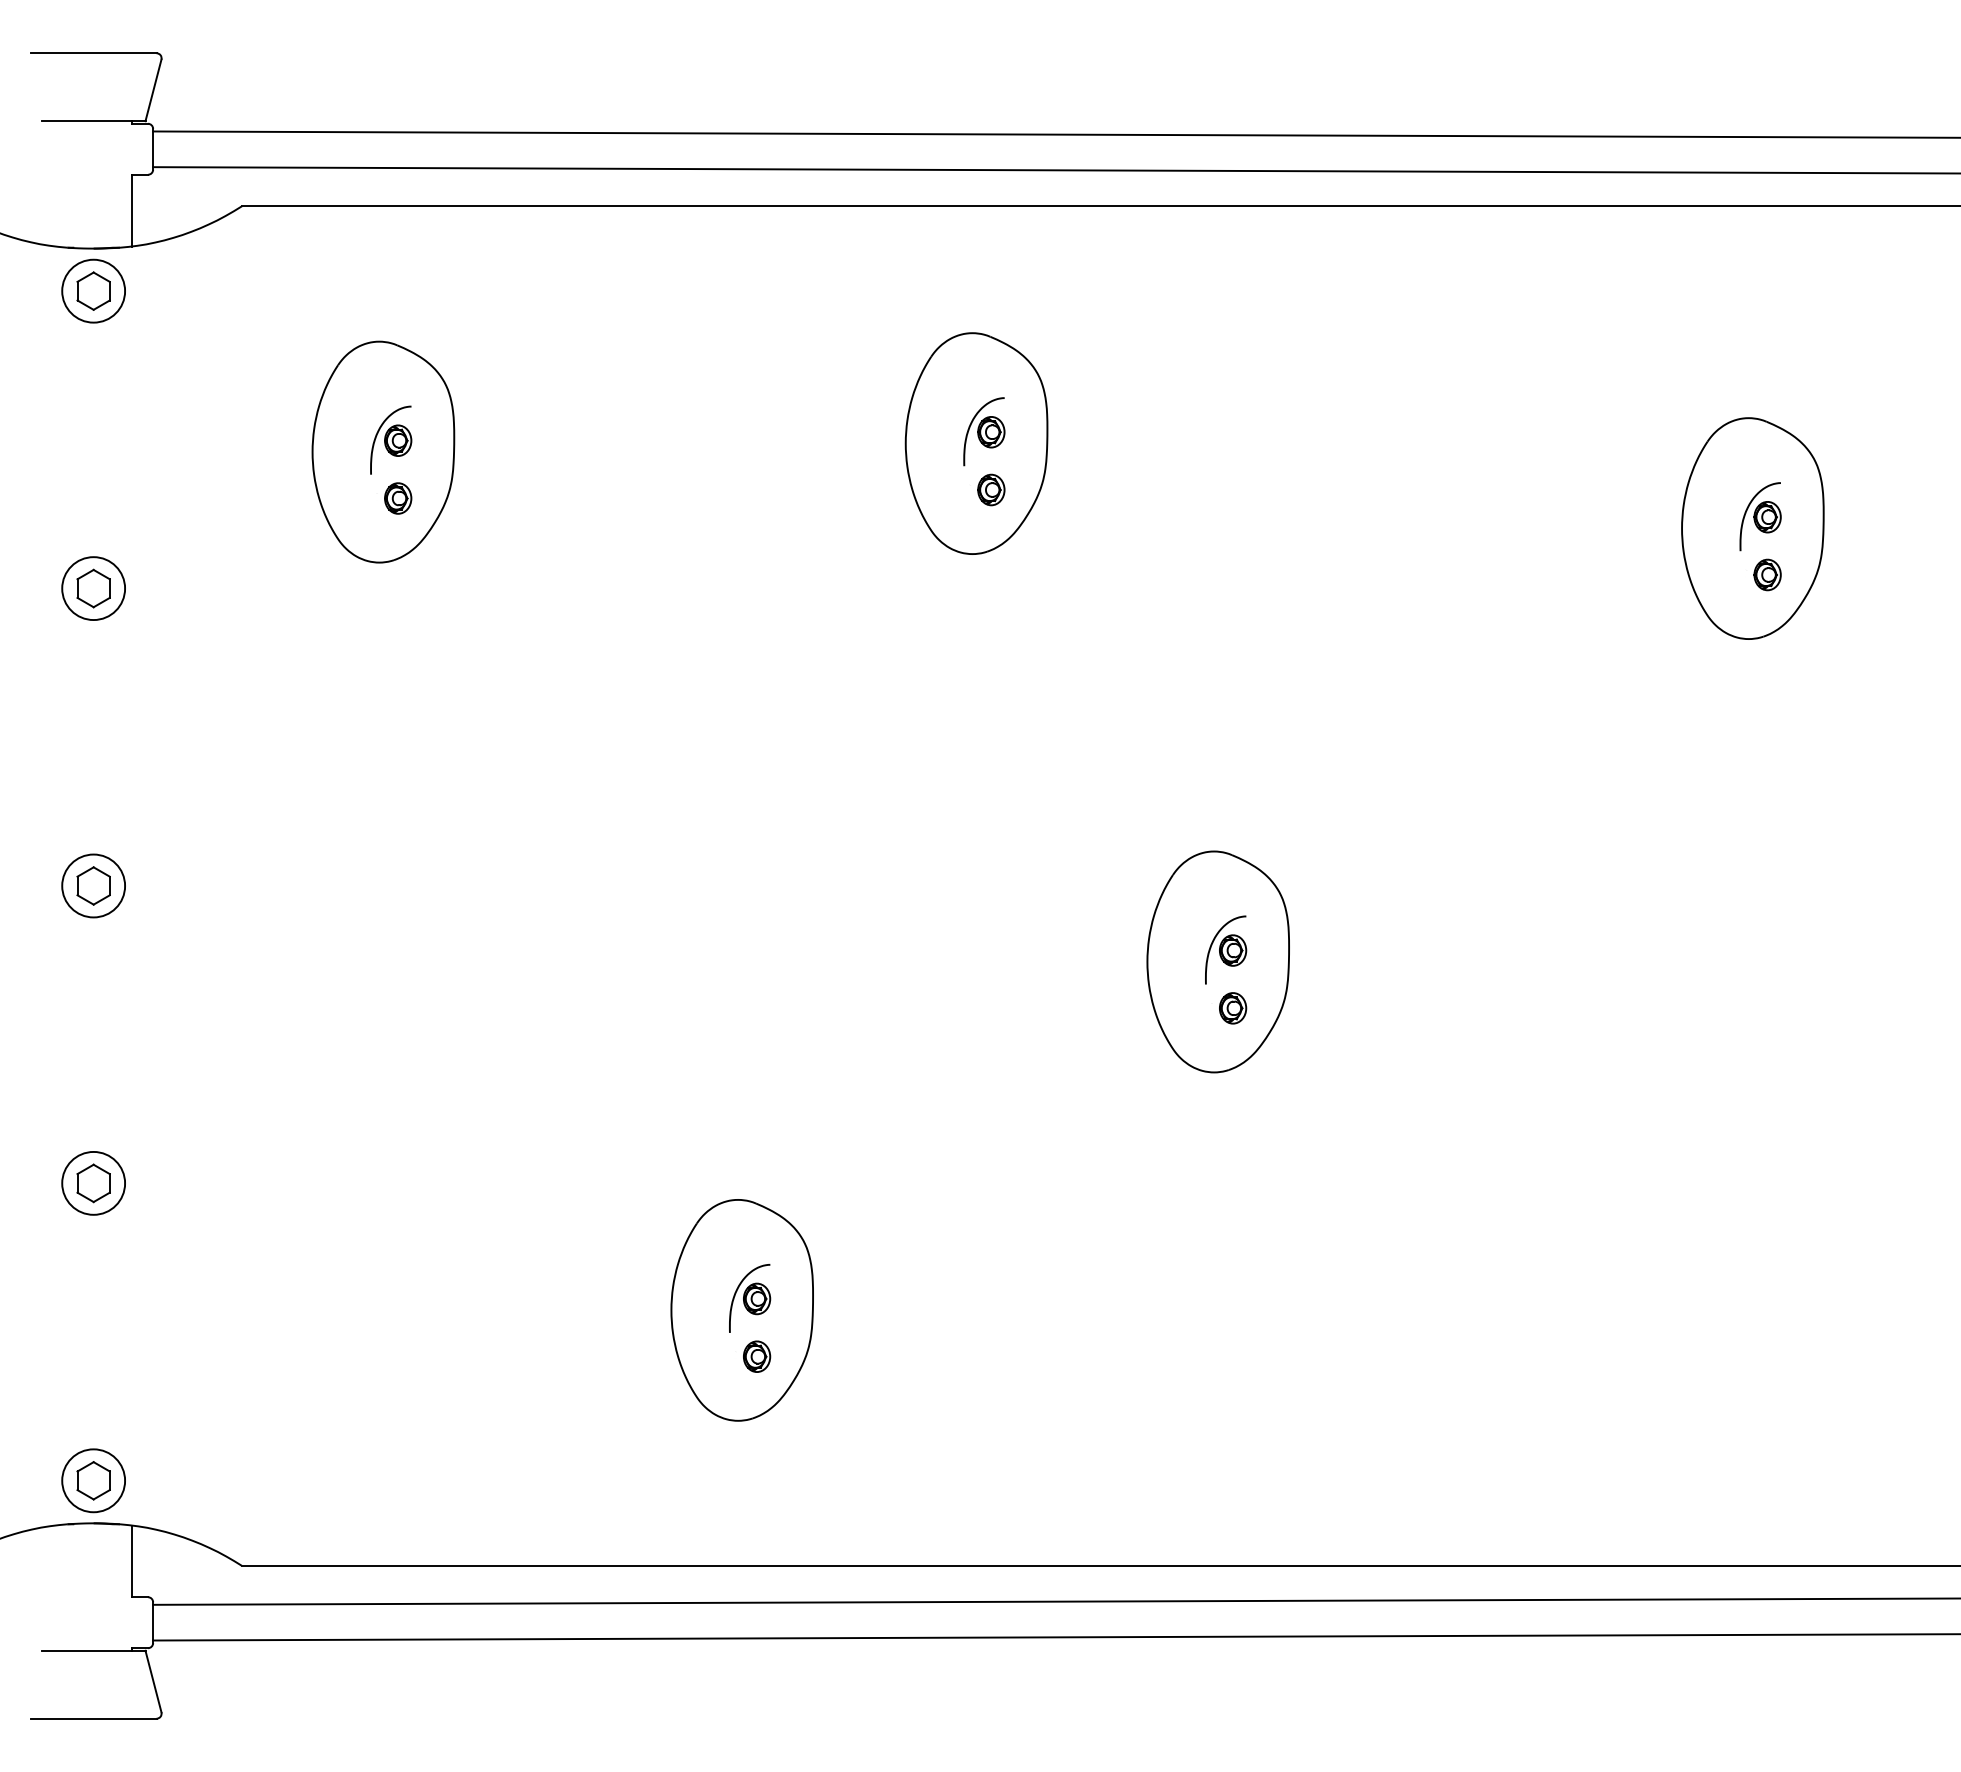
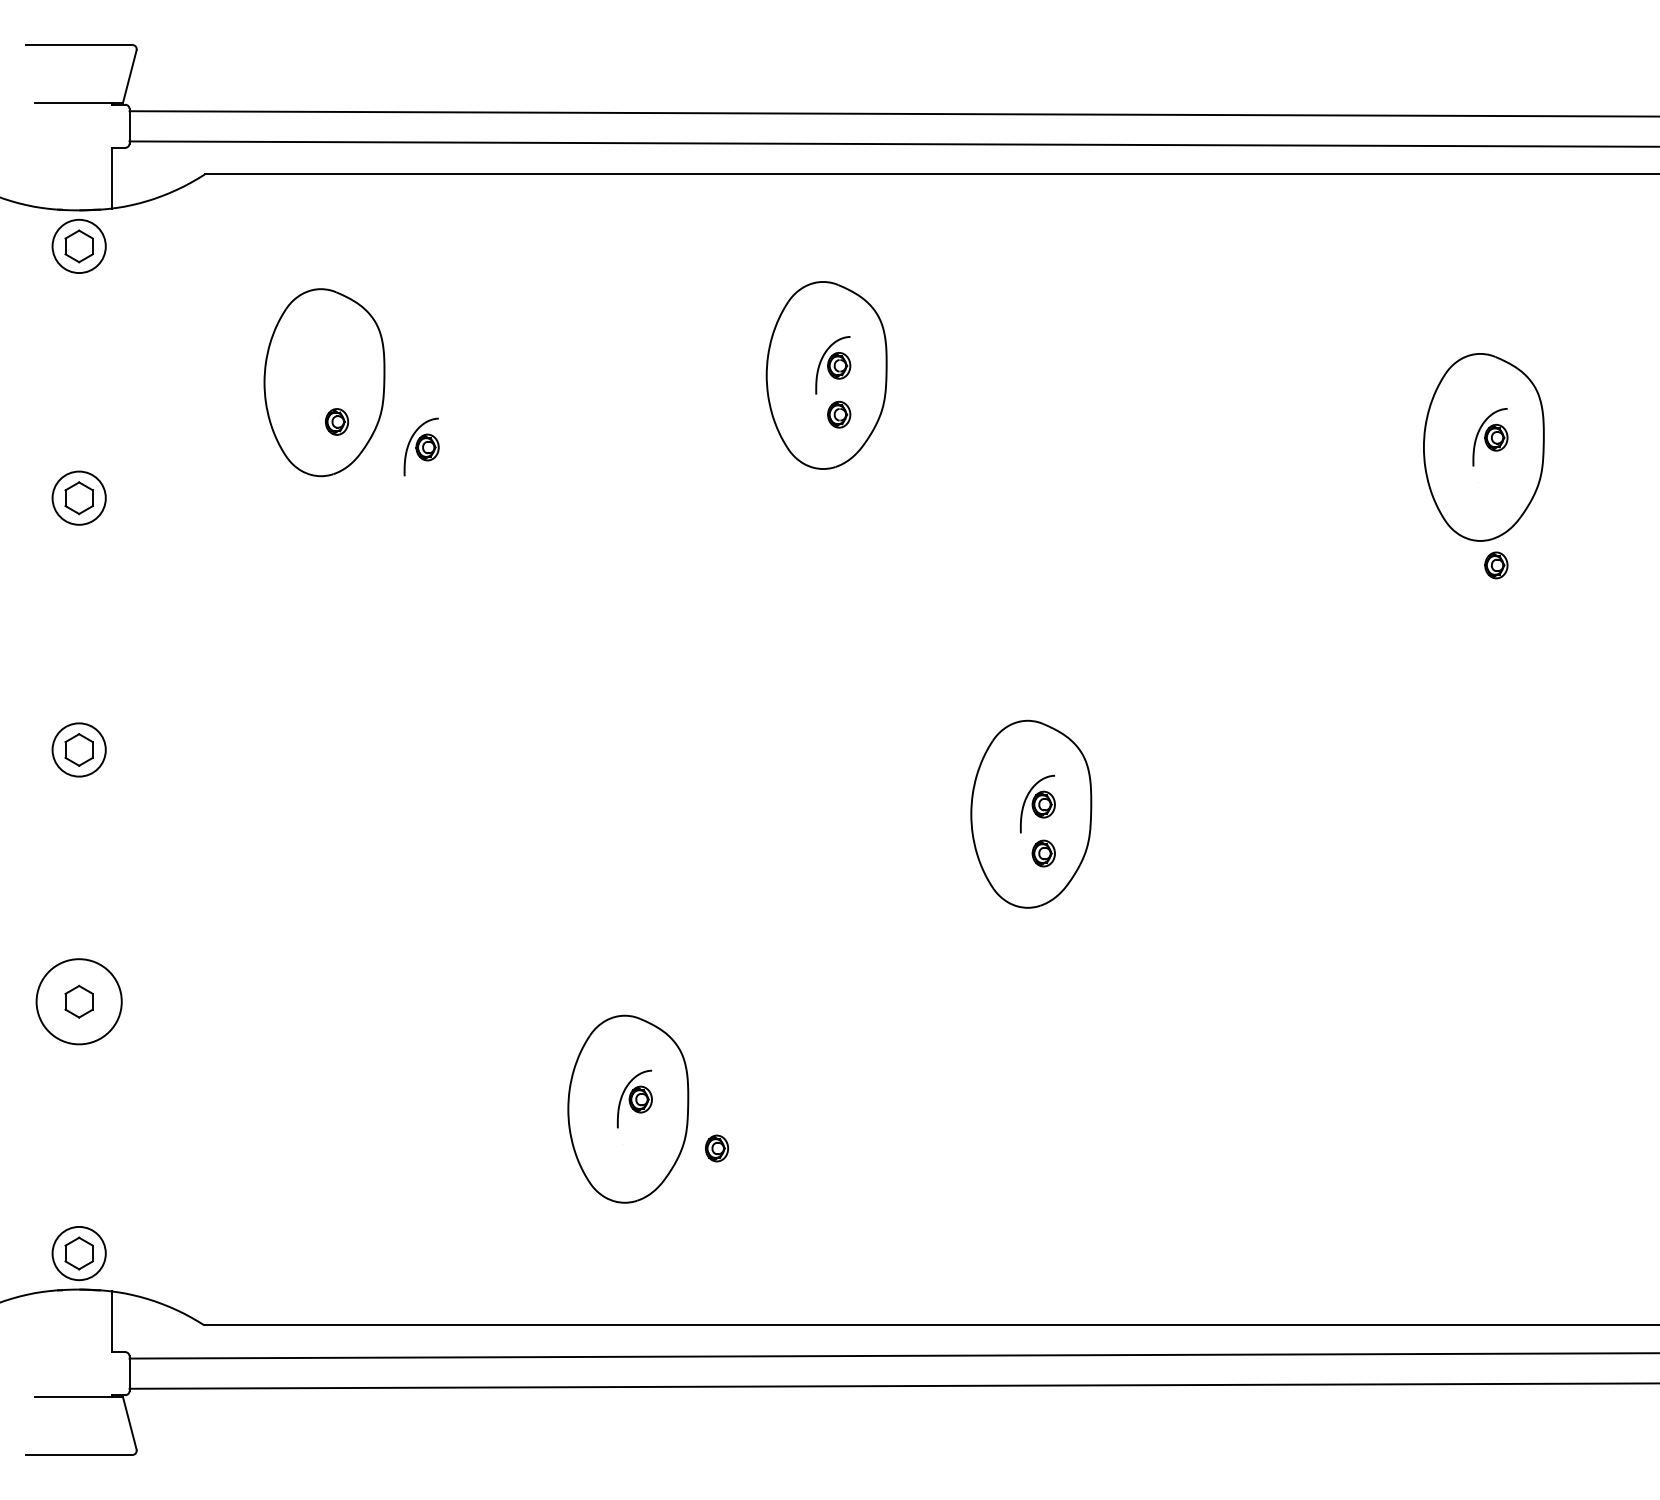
part: (391, 439) -> (421, 446), moved
part: (1767, 574) -> (1496, 565), moved
circle: (93, 1182) -> (79, 1001), size x1.6
part: (757, 1356) -> (717, 1148), moved

